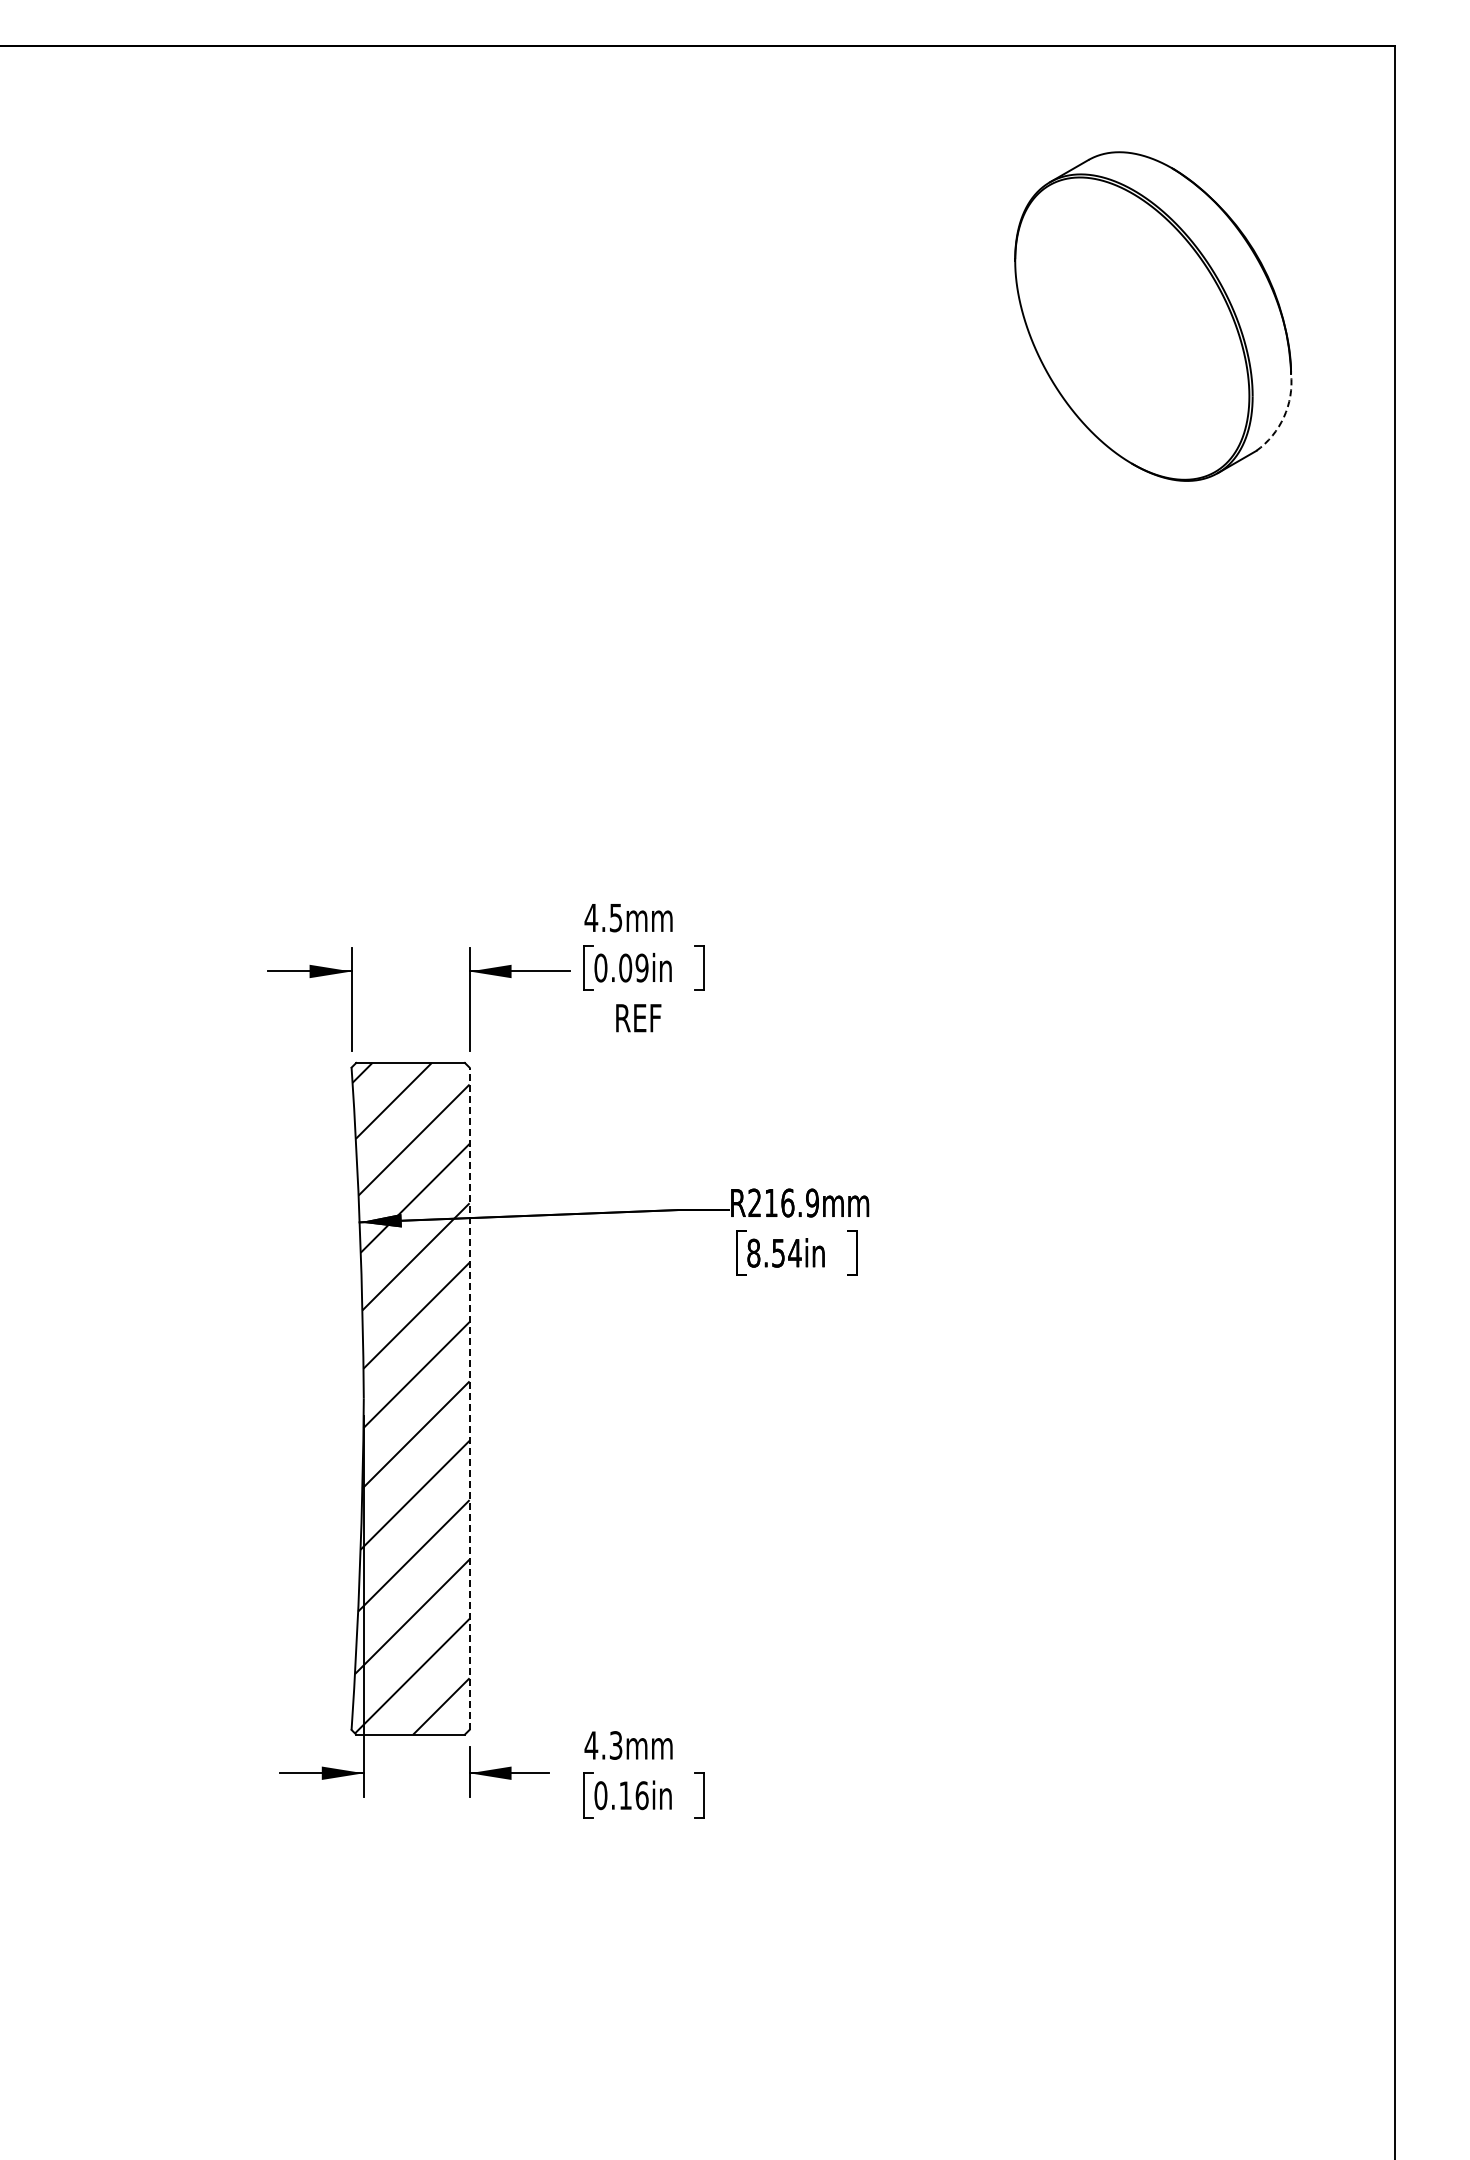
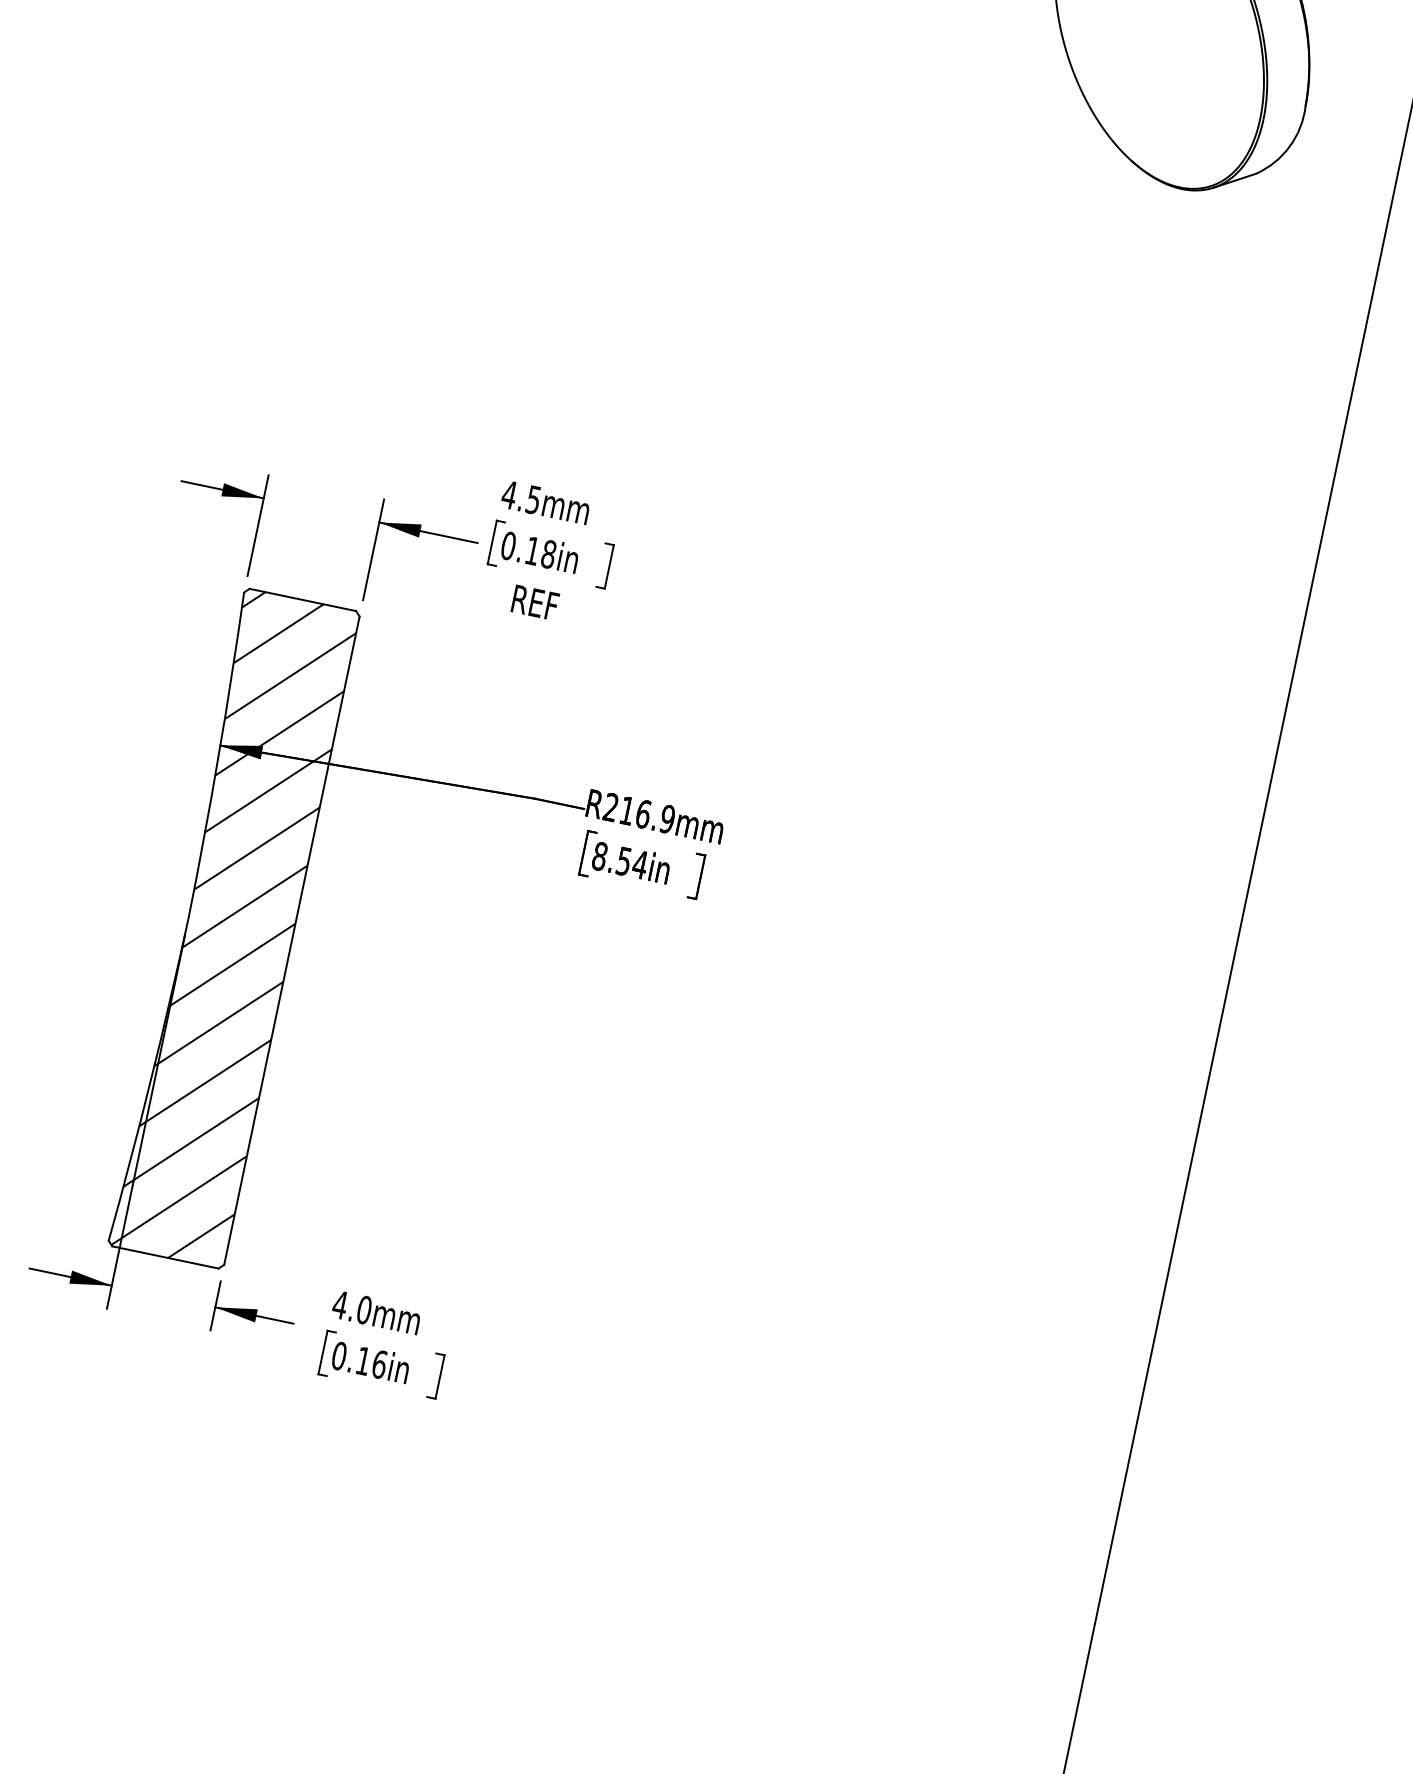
arc: (1283, 417) -> (1289, 146), dashed -> solid
text: (633, 967) -> (540, 552), 0.09in -> 0.18in
line: (469, 1398) -> (291, 940), dashed -> solid
text: (615, 1745) -> (363, 1309), 4.3mm -> 4.0mm

